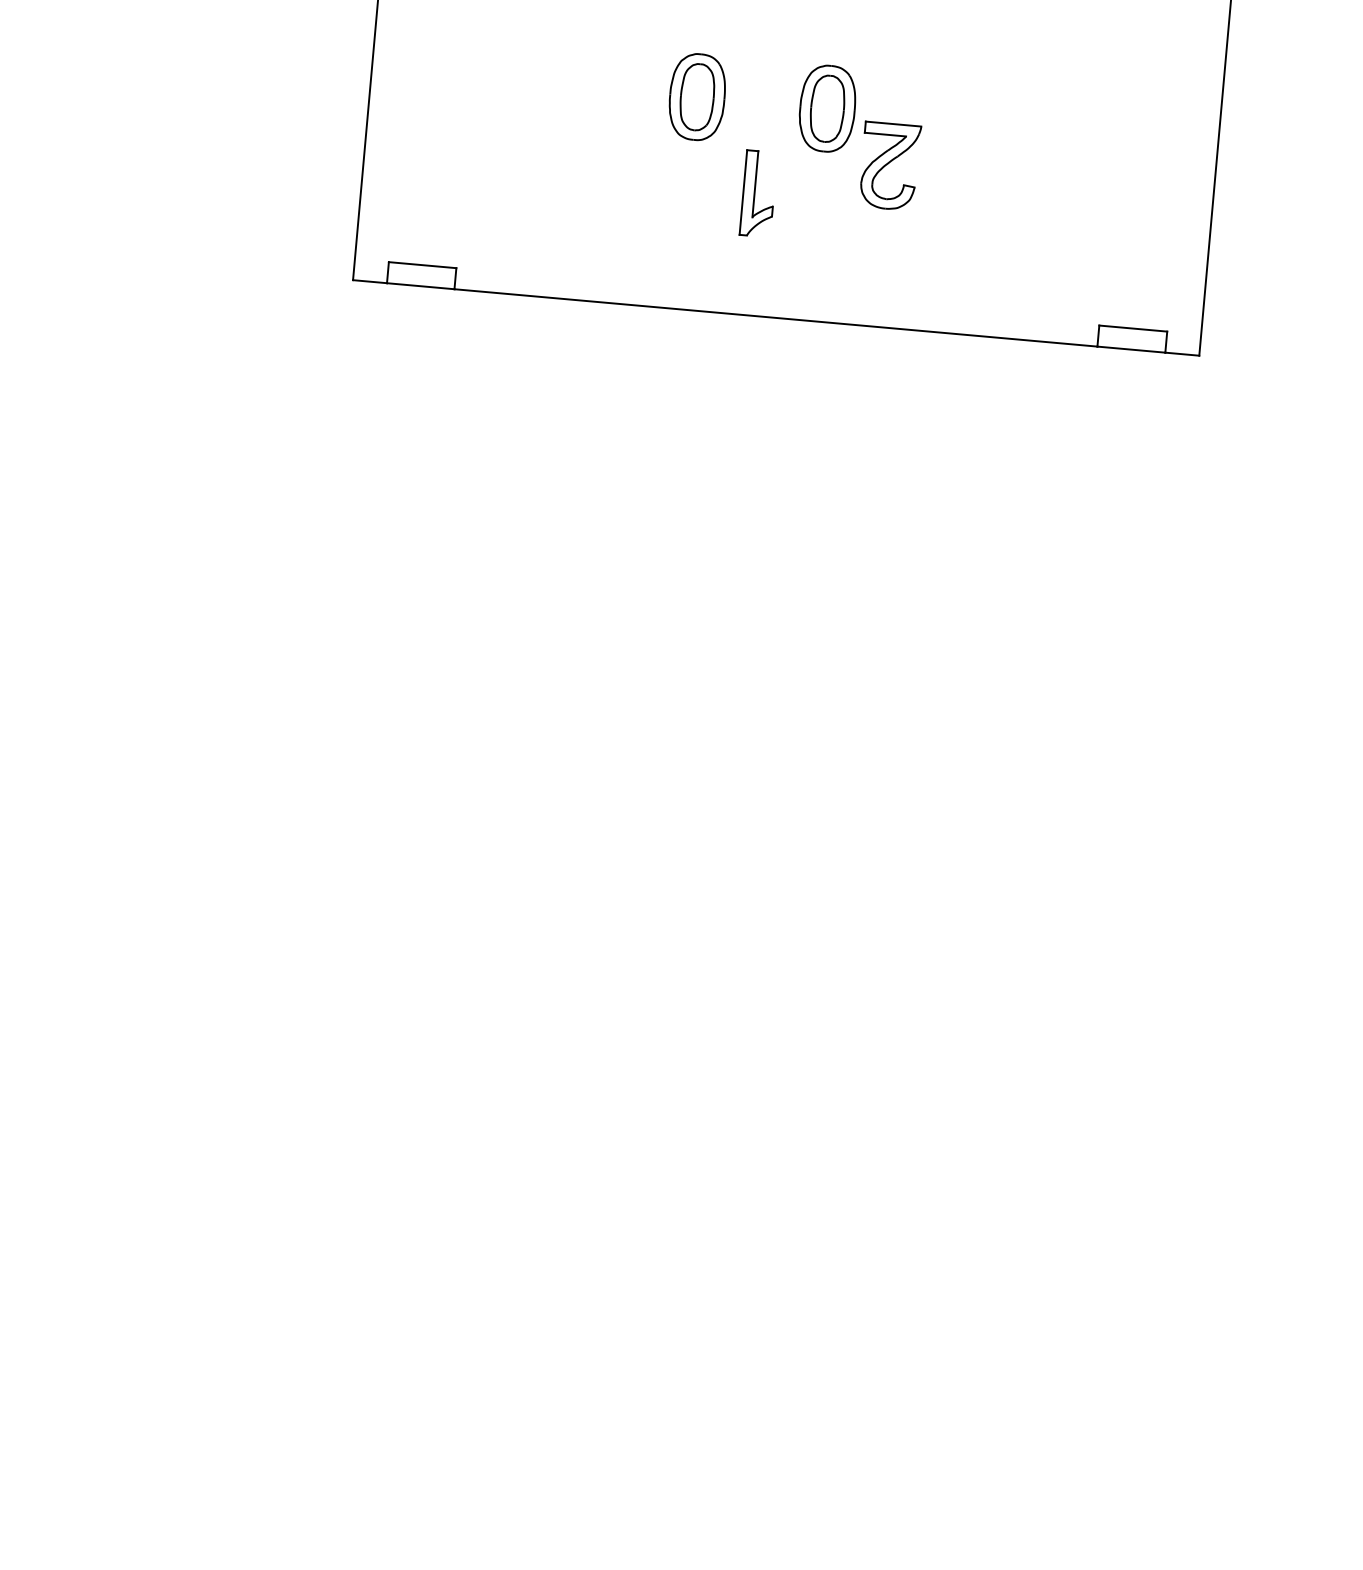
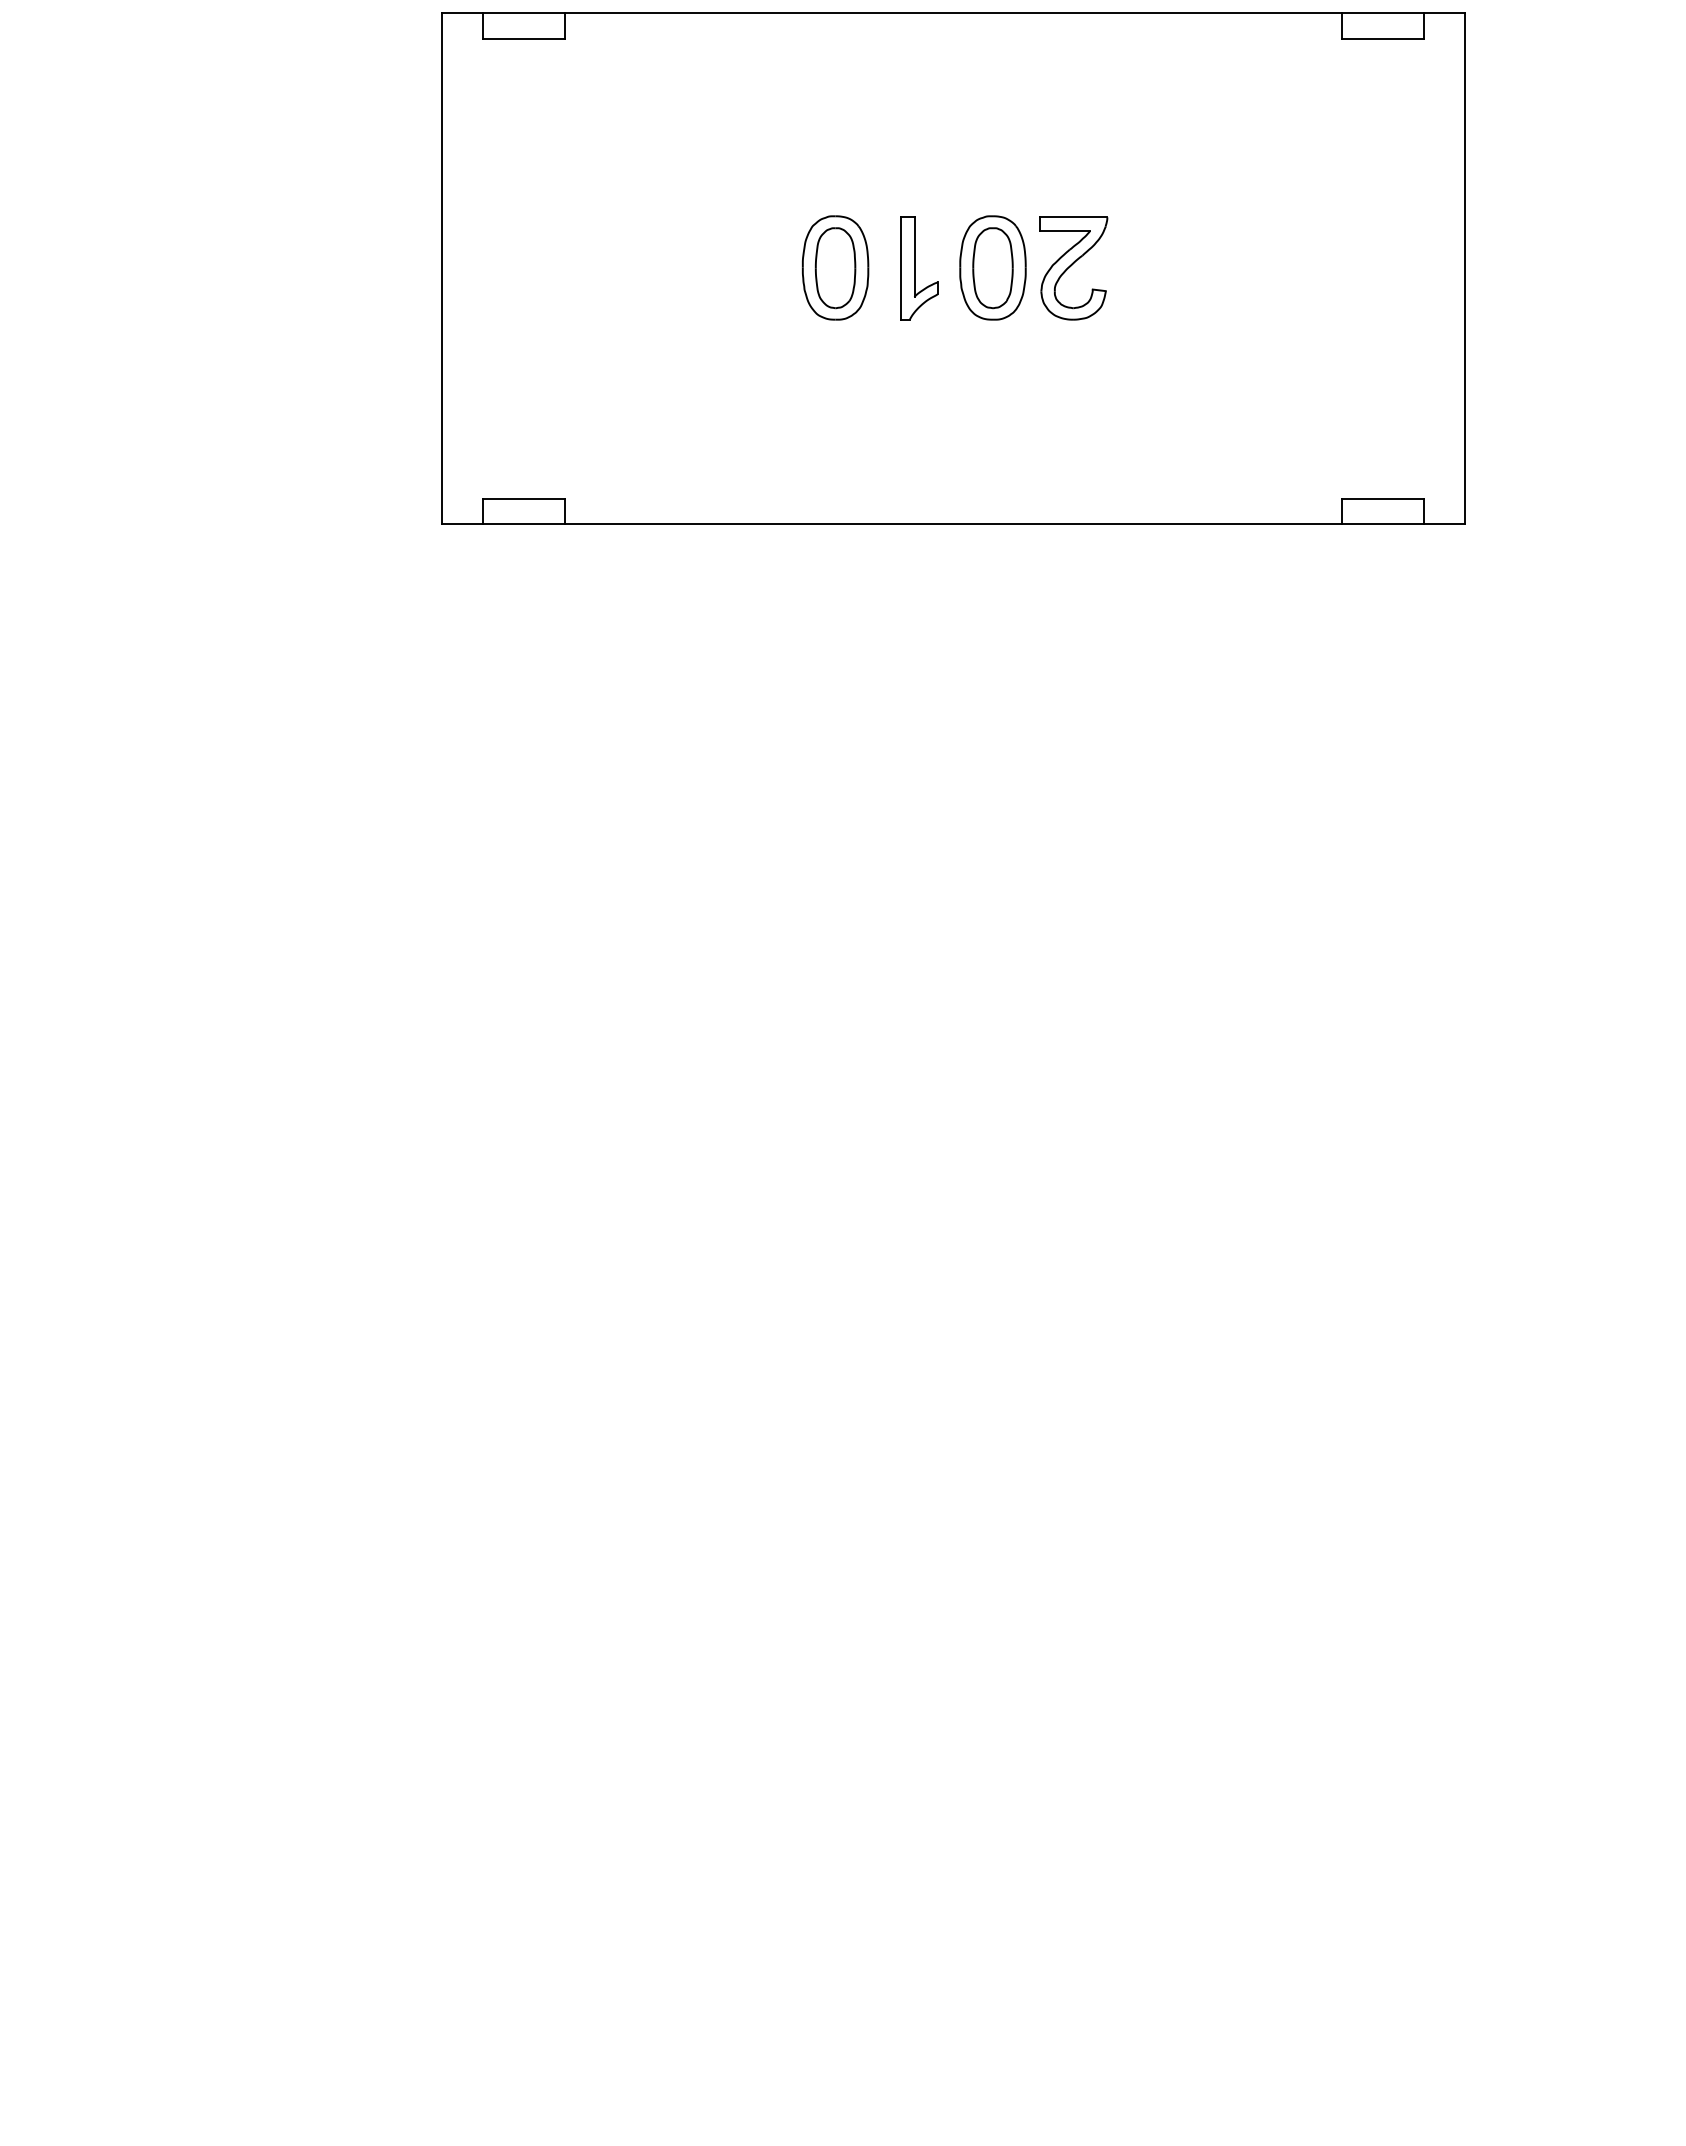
part: (889, 166) -> (1073, 268), moved
part: (758, 193) -> (919, 268), moved

